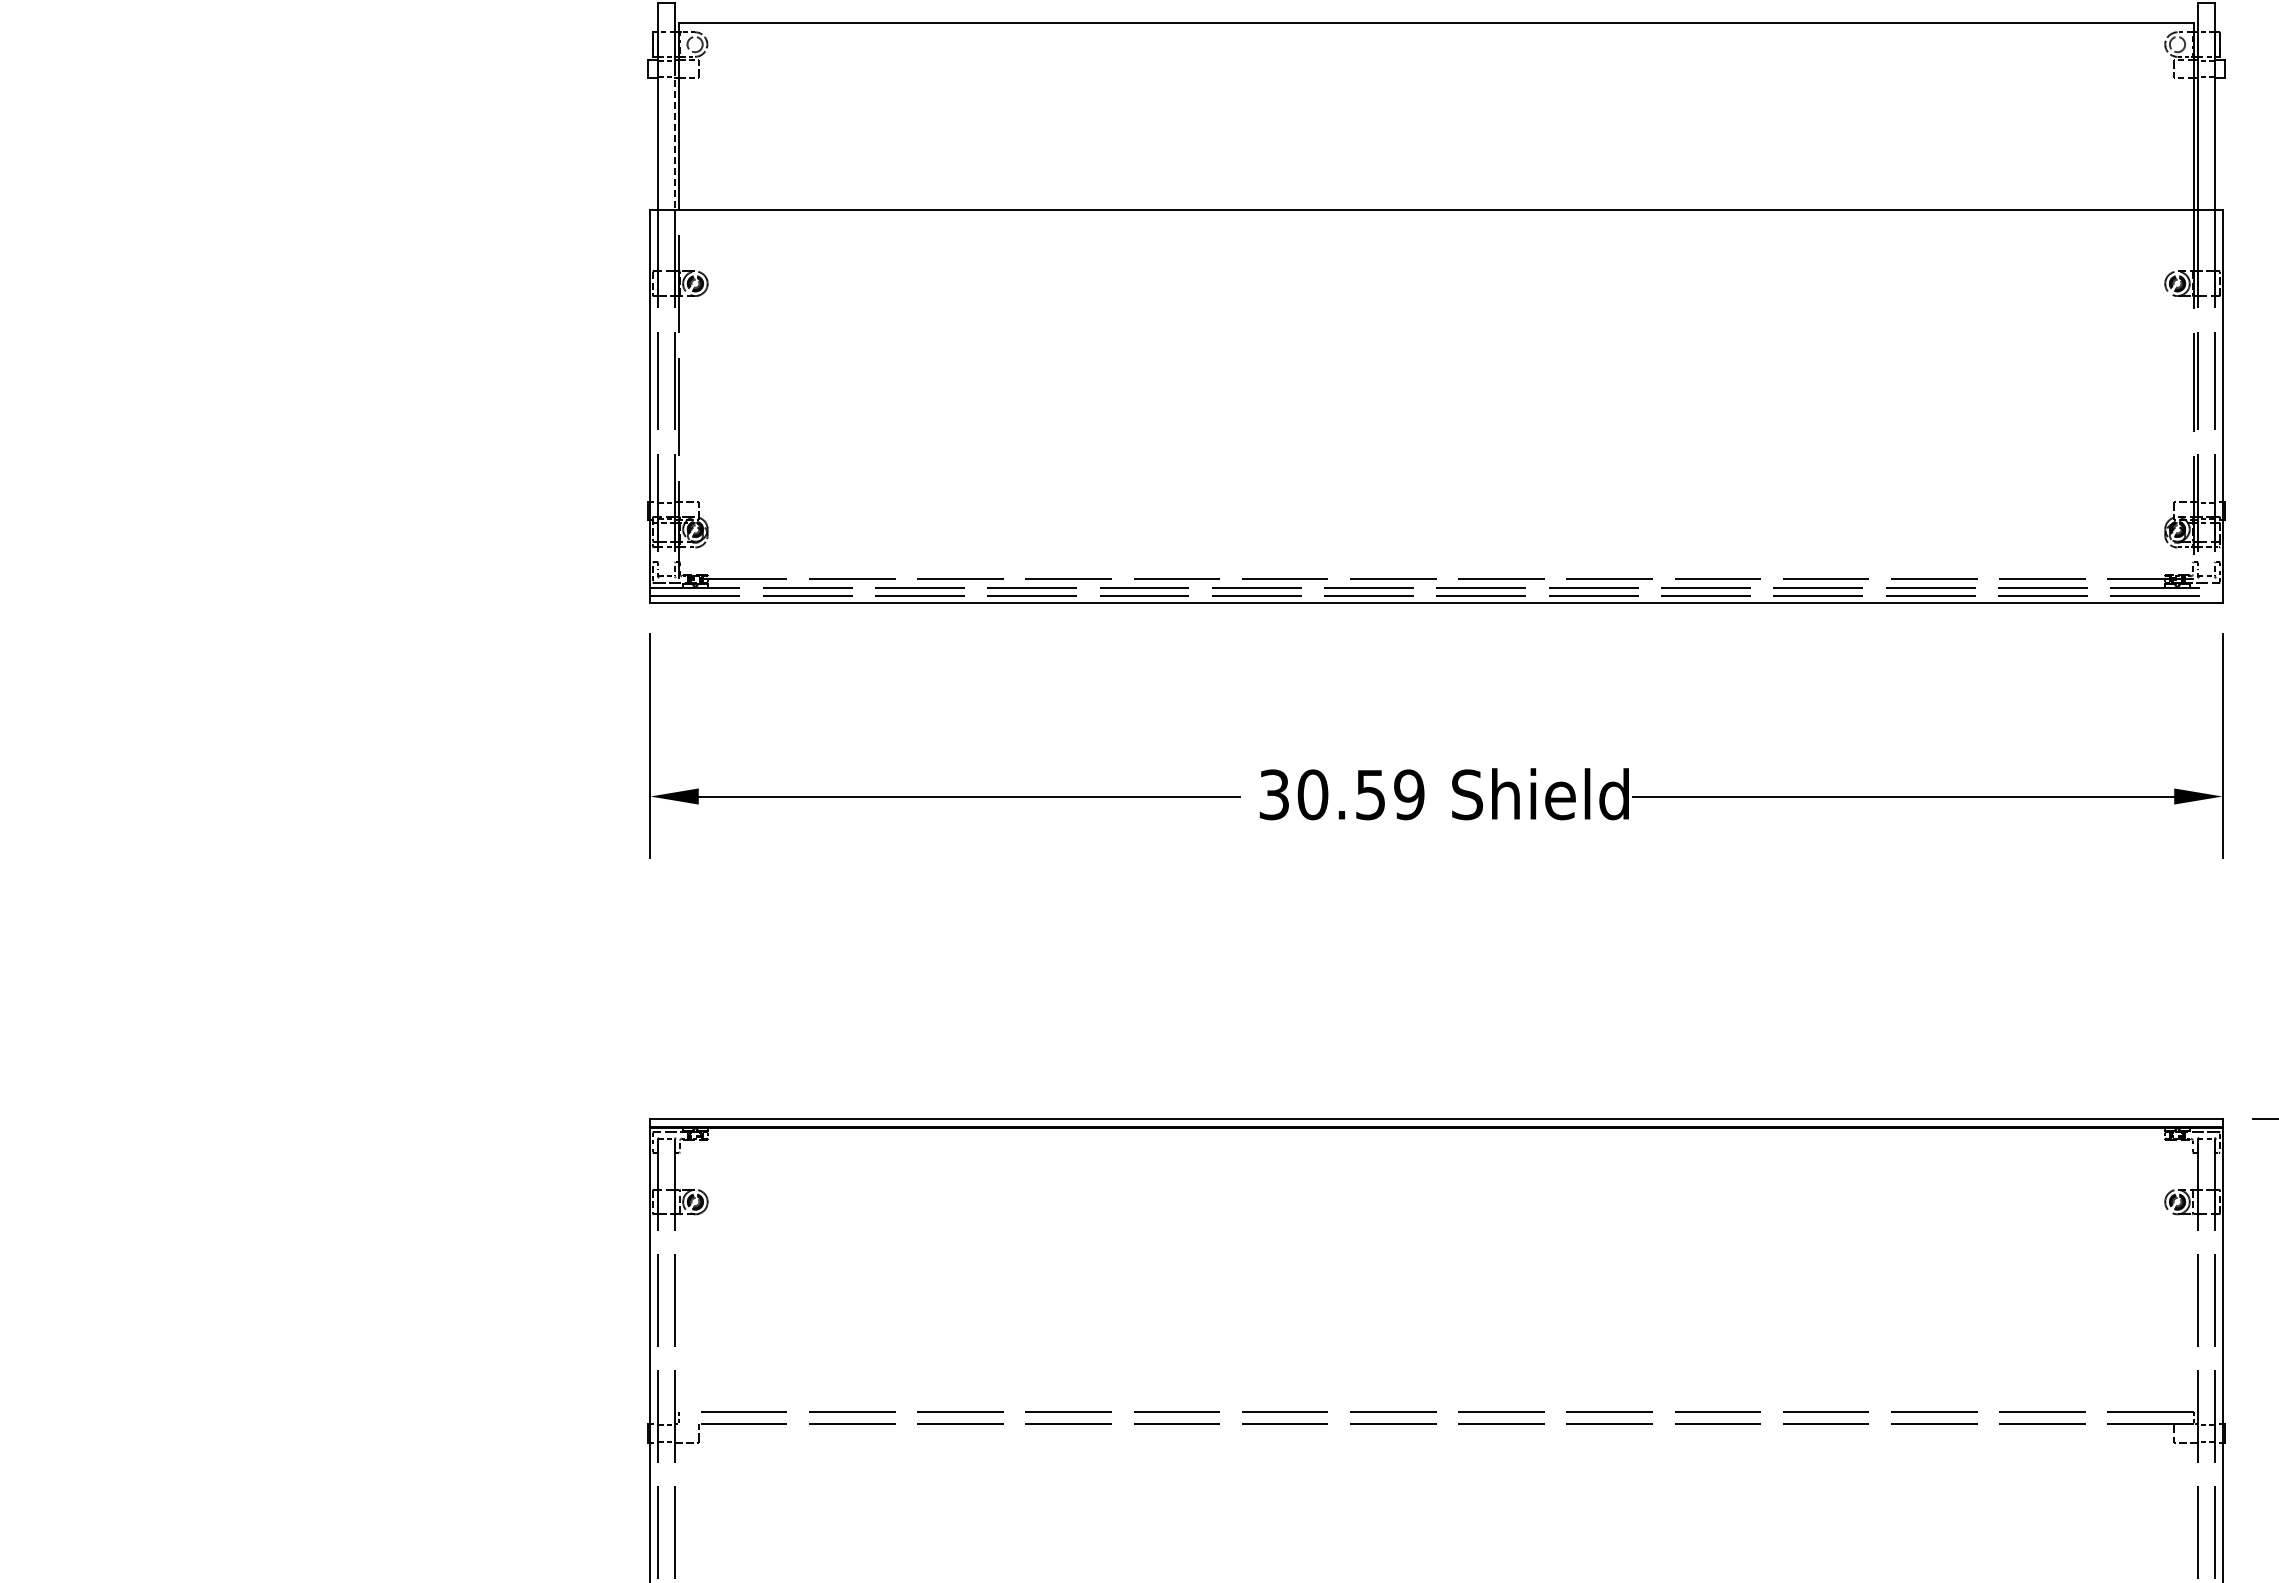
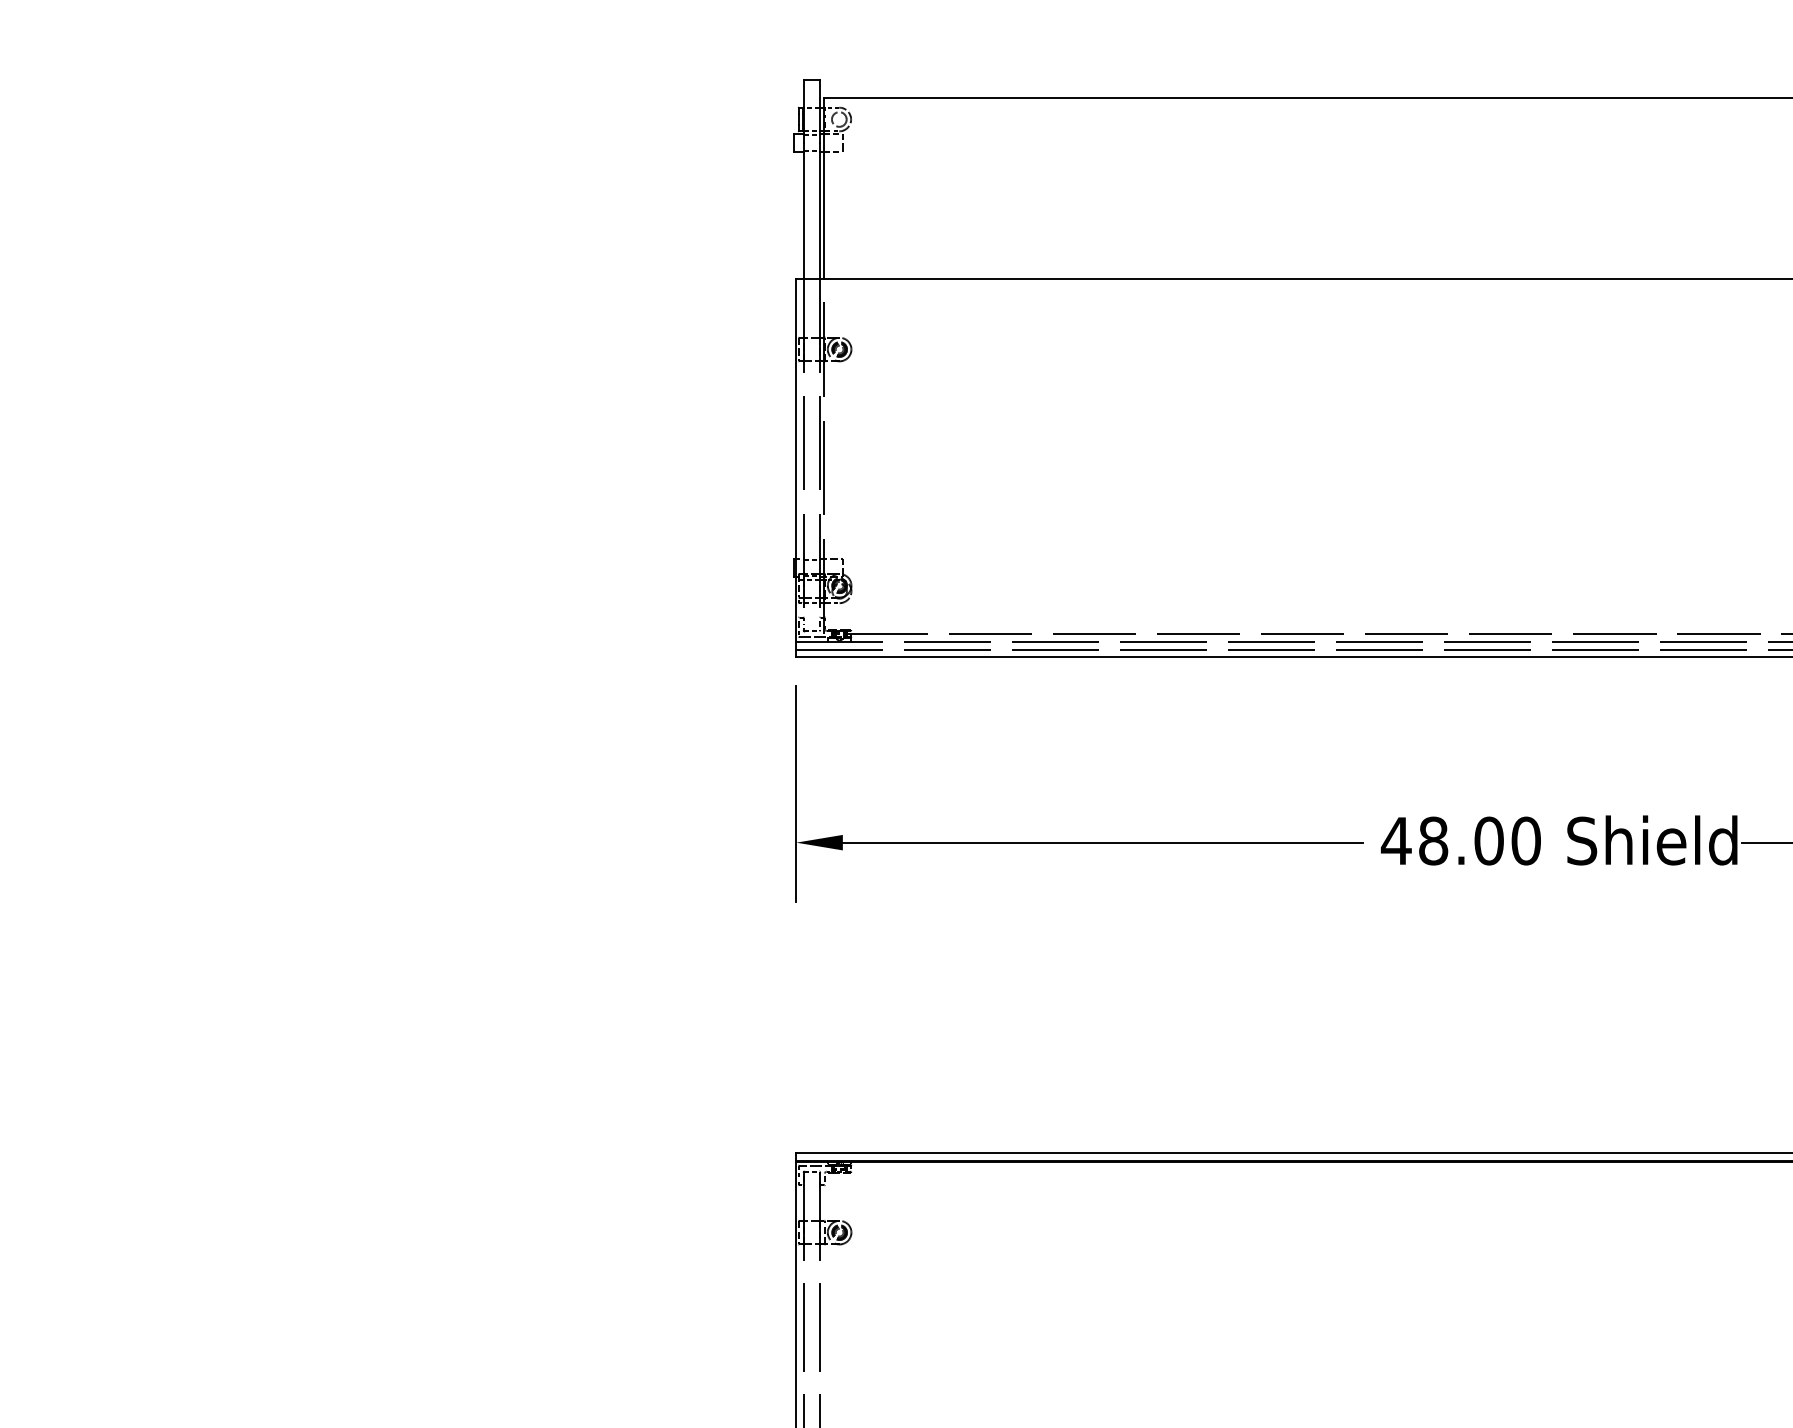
line: (674, 139) -> (819, 210), dashed -> solid
text: (1341, 794) -> (1460, 840), 30.59 -> 48.00

